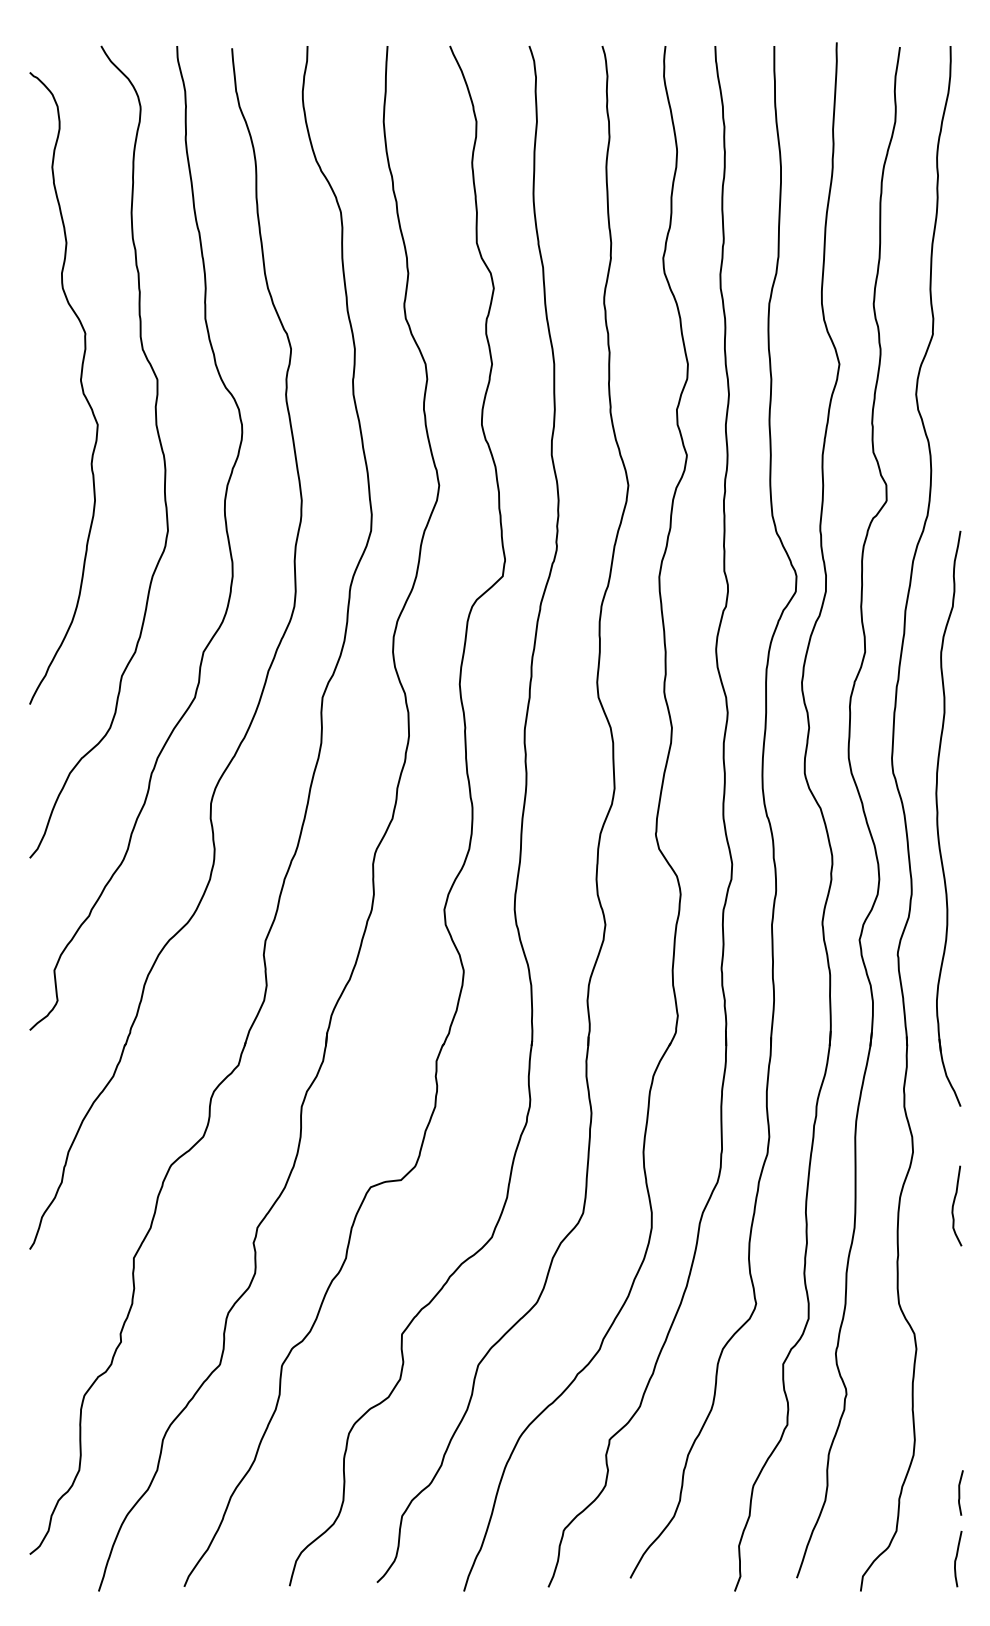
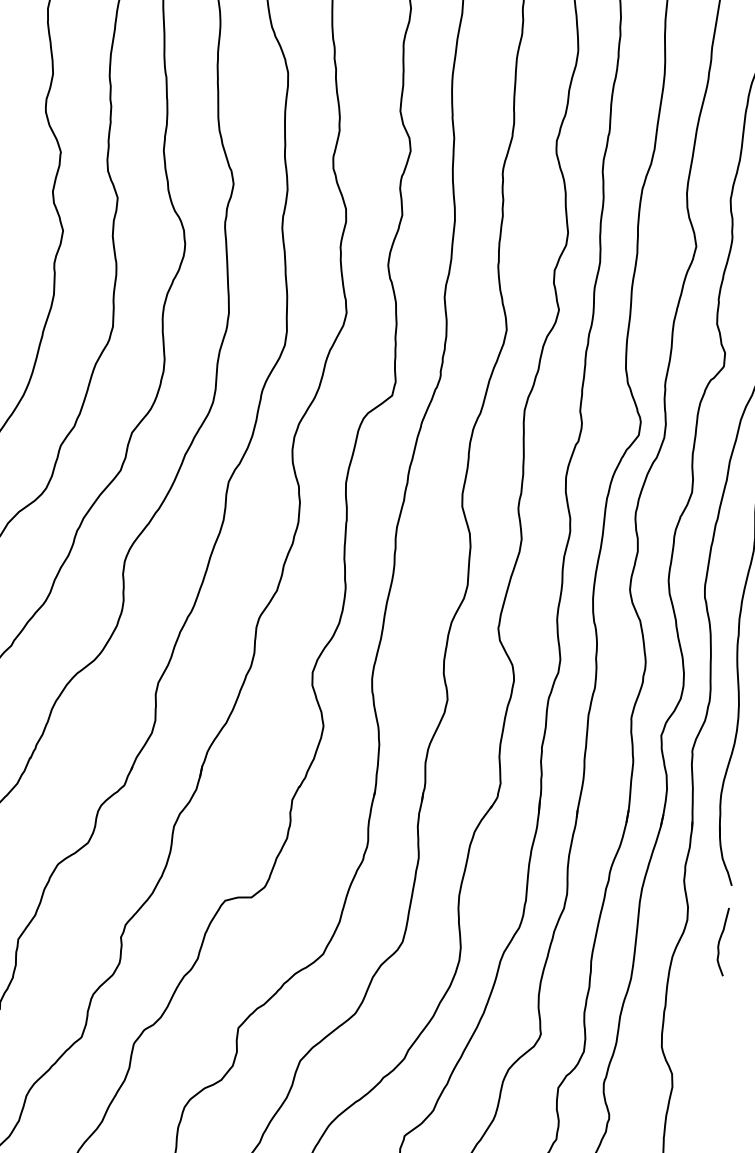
curve: (954, 1204) -> (720, 940), moved

